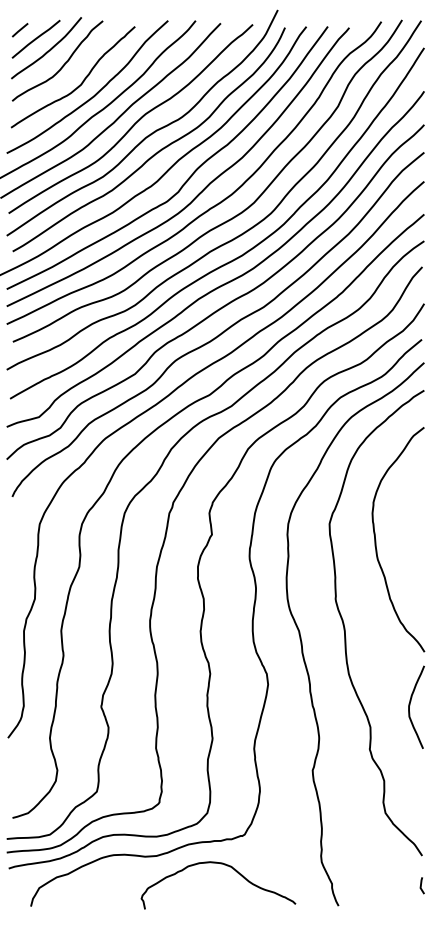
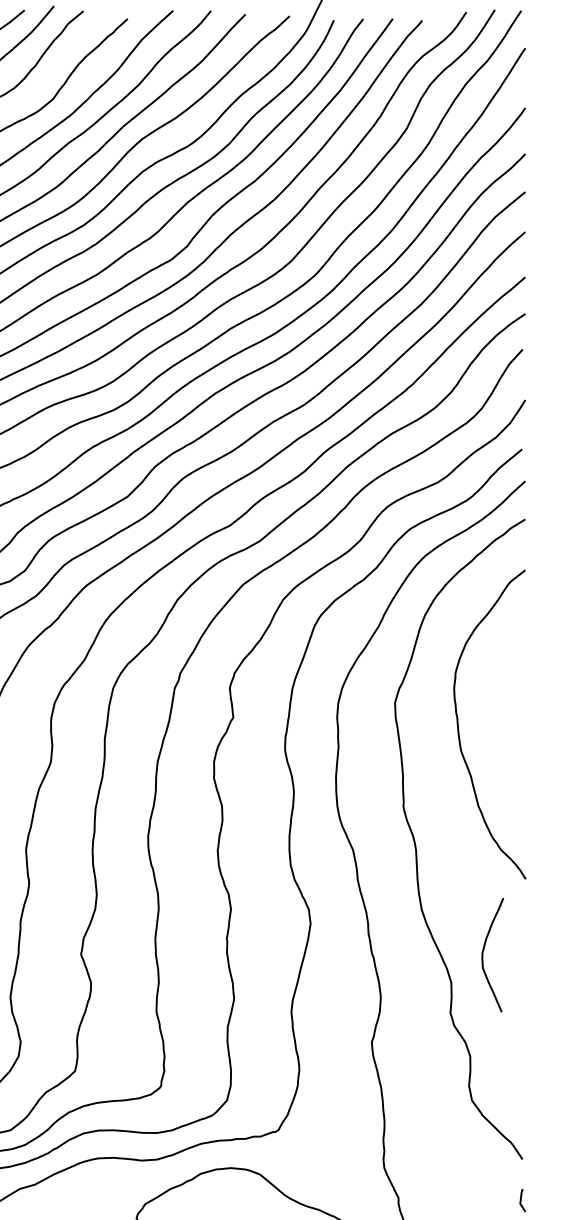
curve: (410, 705) -> (484, 952), moved

